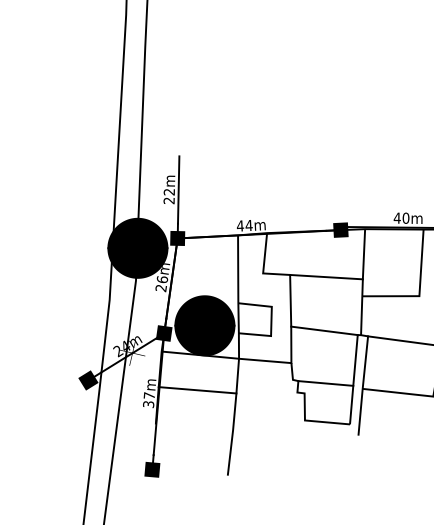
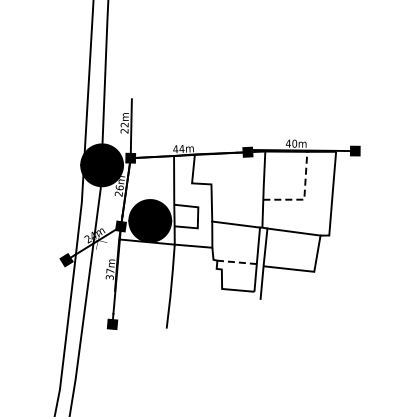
line: (326, 276) -> (237, 185), removed
line: (419, 291) -> (304, 196), solid -> dashed
line: (326, 383) -> (237, 262), solid -> dashed
line: (196, 389) -> (144, 266), removed

